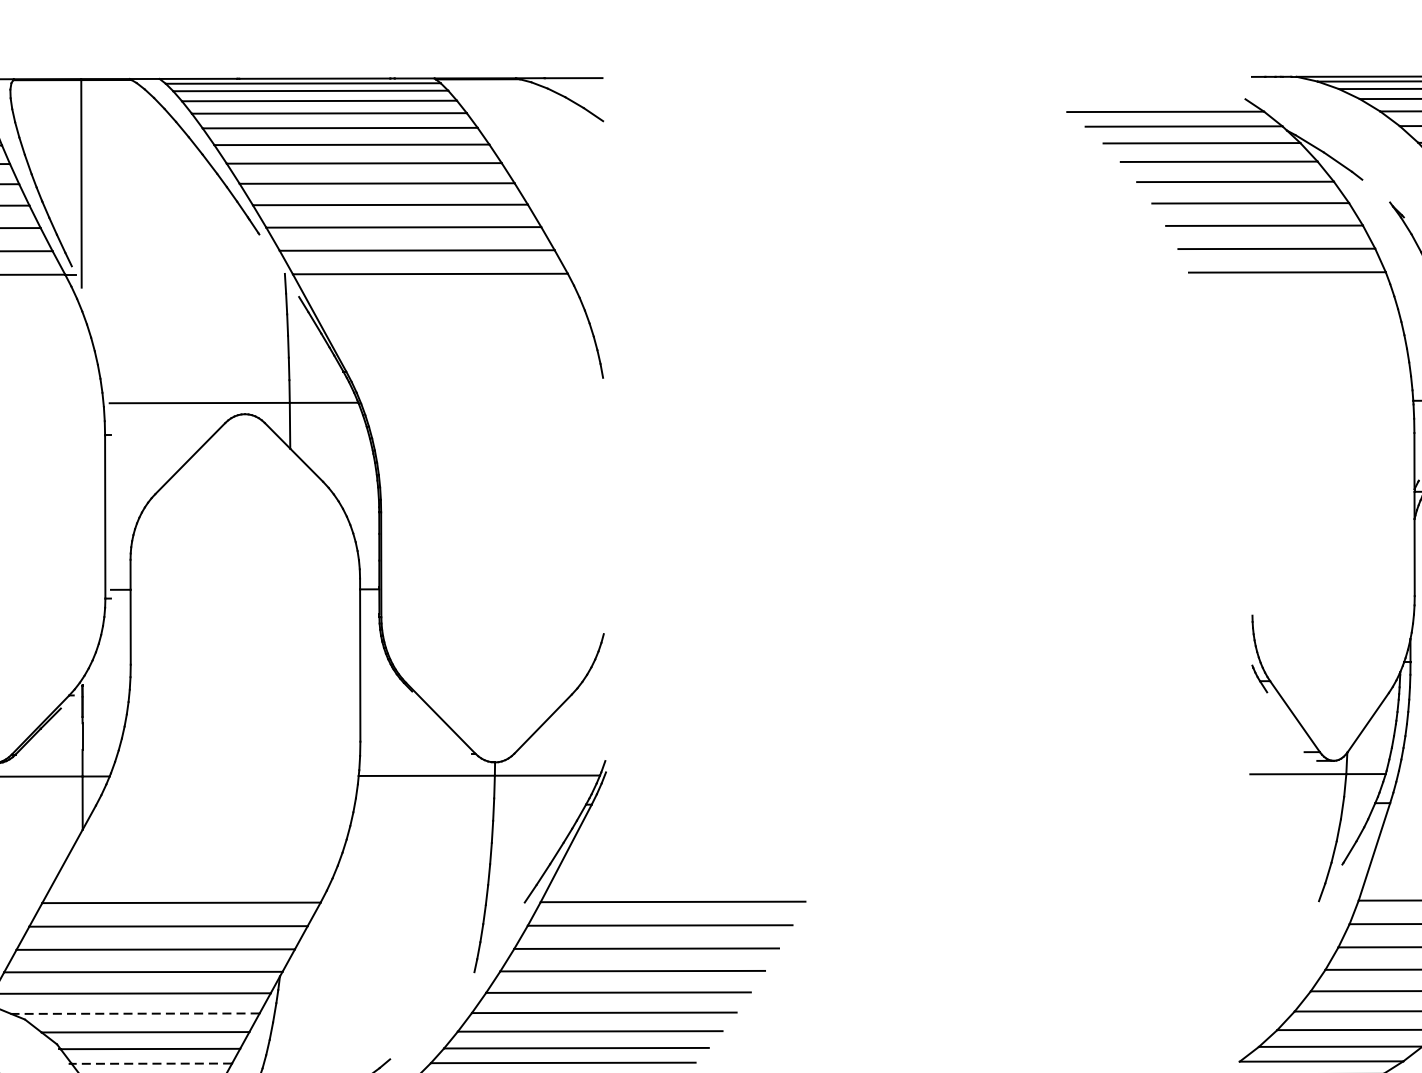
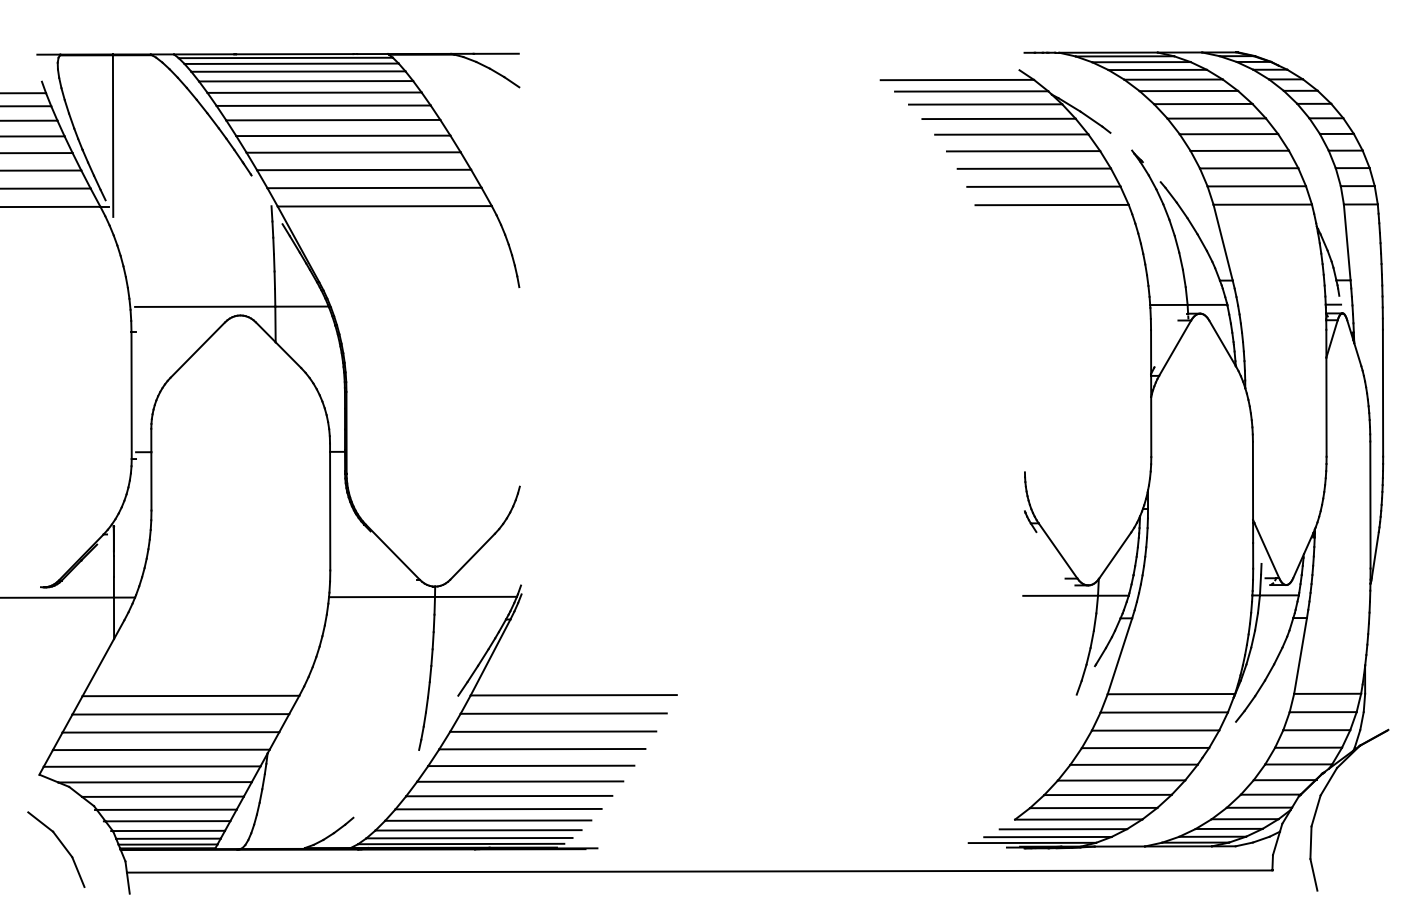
line: (135, 1013) -> (155, 782), dashed -> solid
line: (151, 1064) -> (167, 821), dashed -> solid

